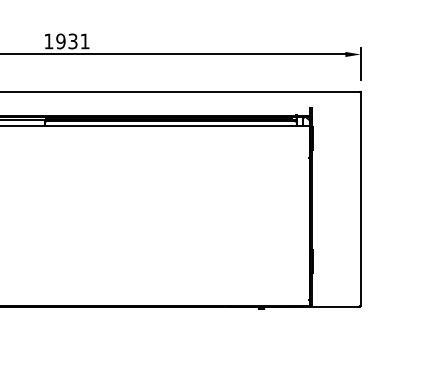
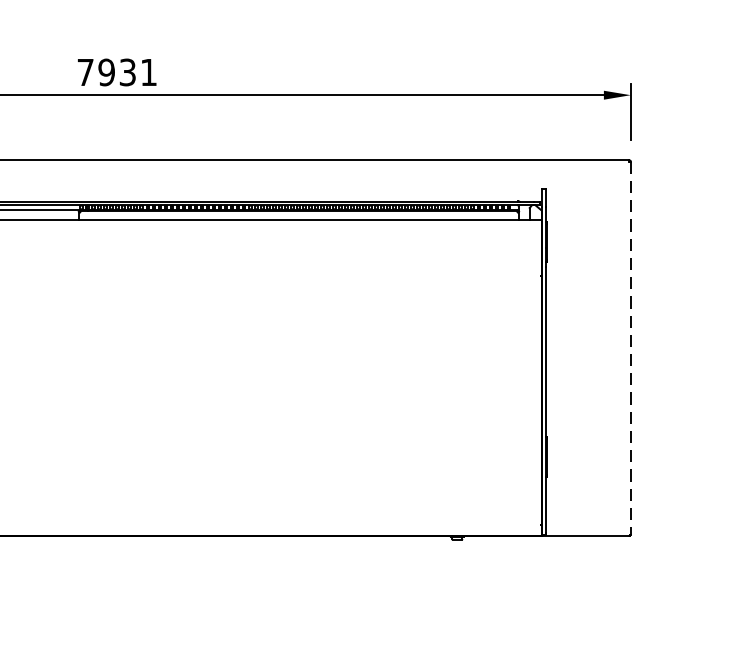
text: (48, 41) -> (84, 72), 1931 -> 7931
line: (360, 199) -> (630, 348), solid -> dashed

